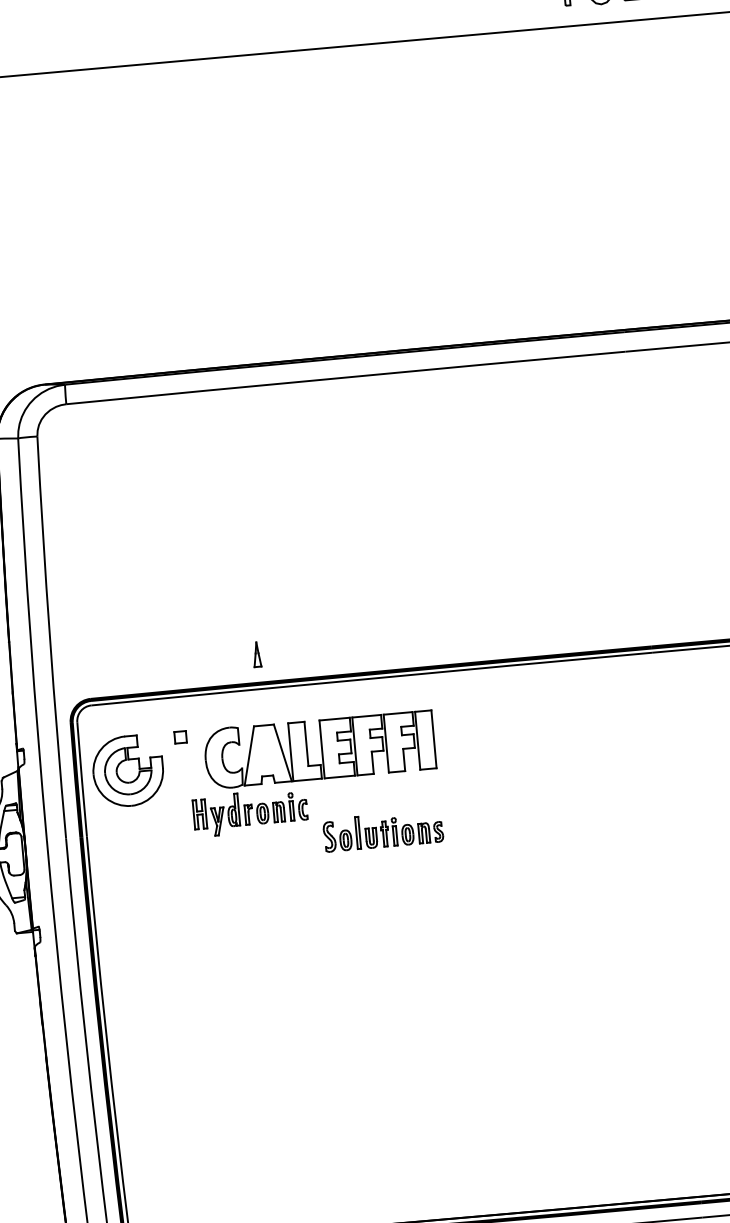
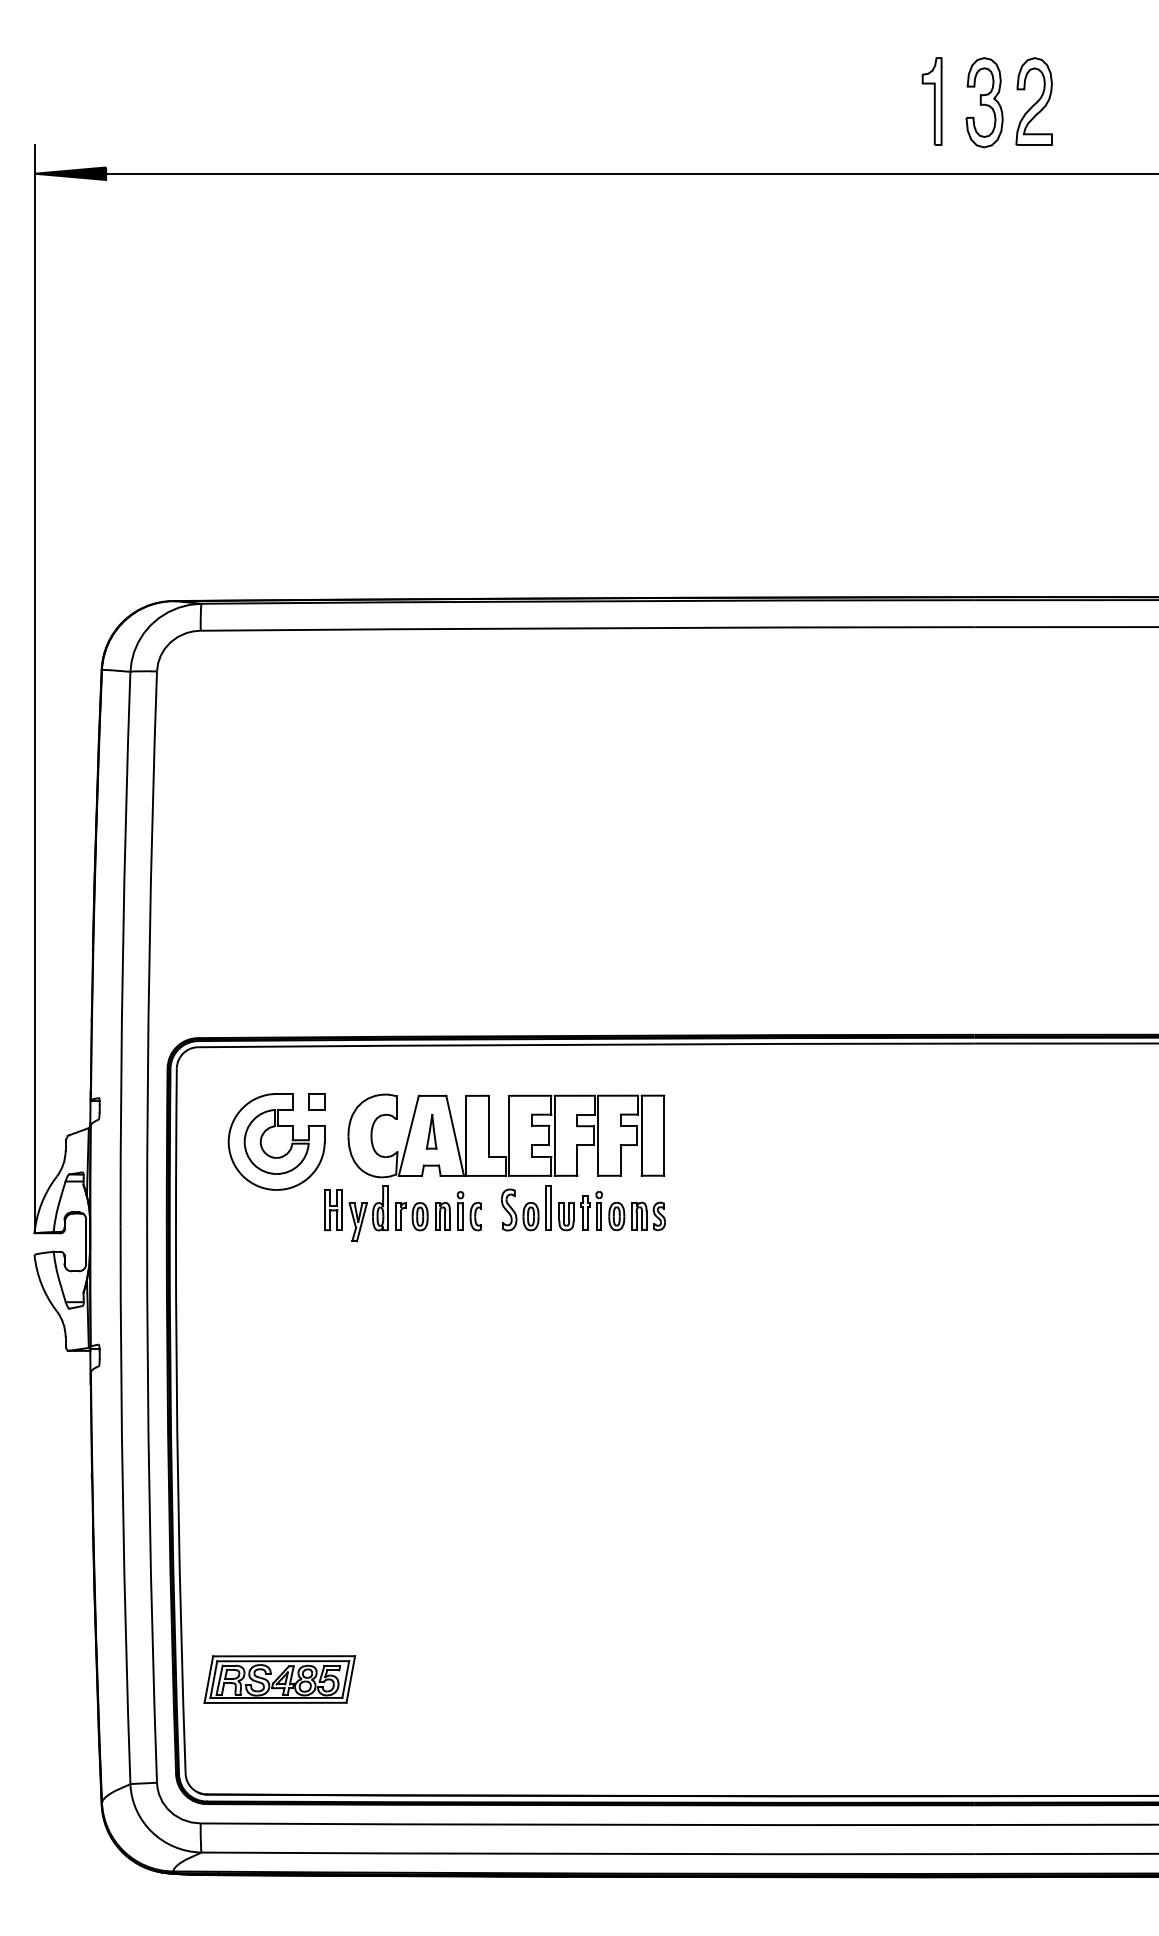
part: (256, 654) -> (431, 1131), moved
part: (128, 770) -> (276, 1141), moved
part: (383, 831) -> (583, 1208), moved
part: (190, 1157) -> (279, 1679), added

